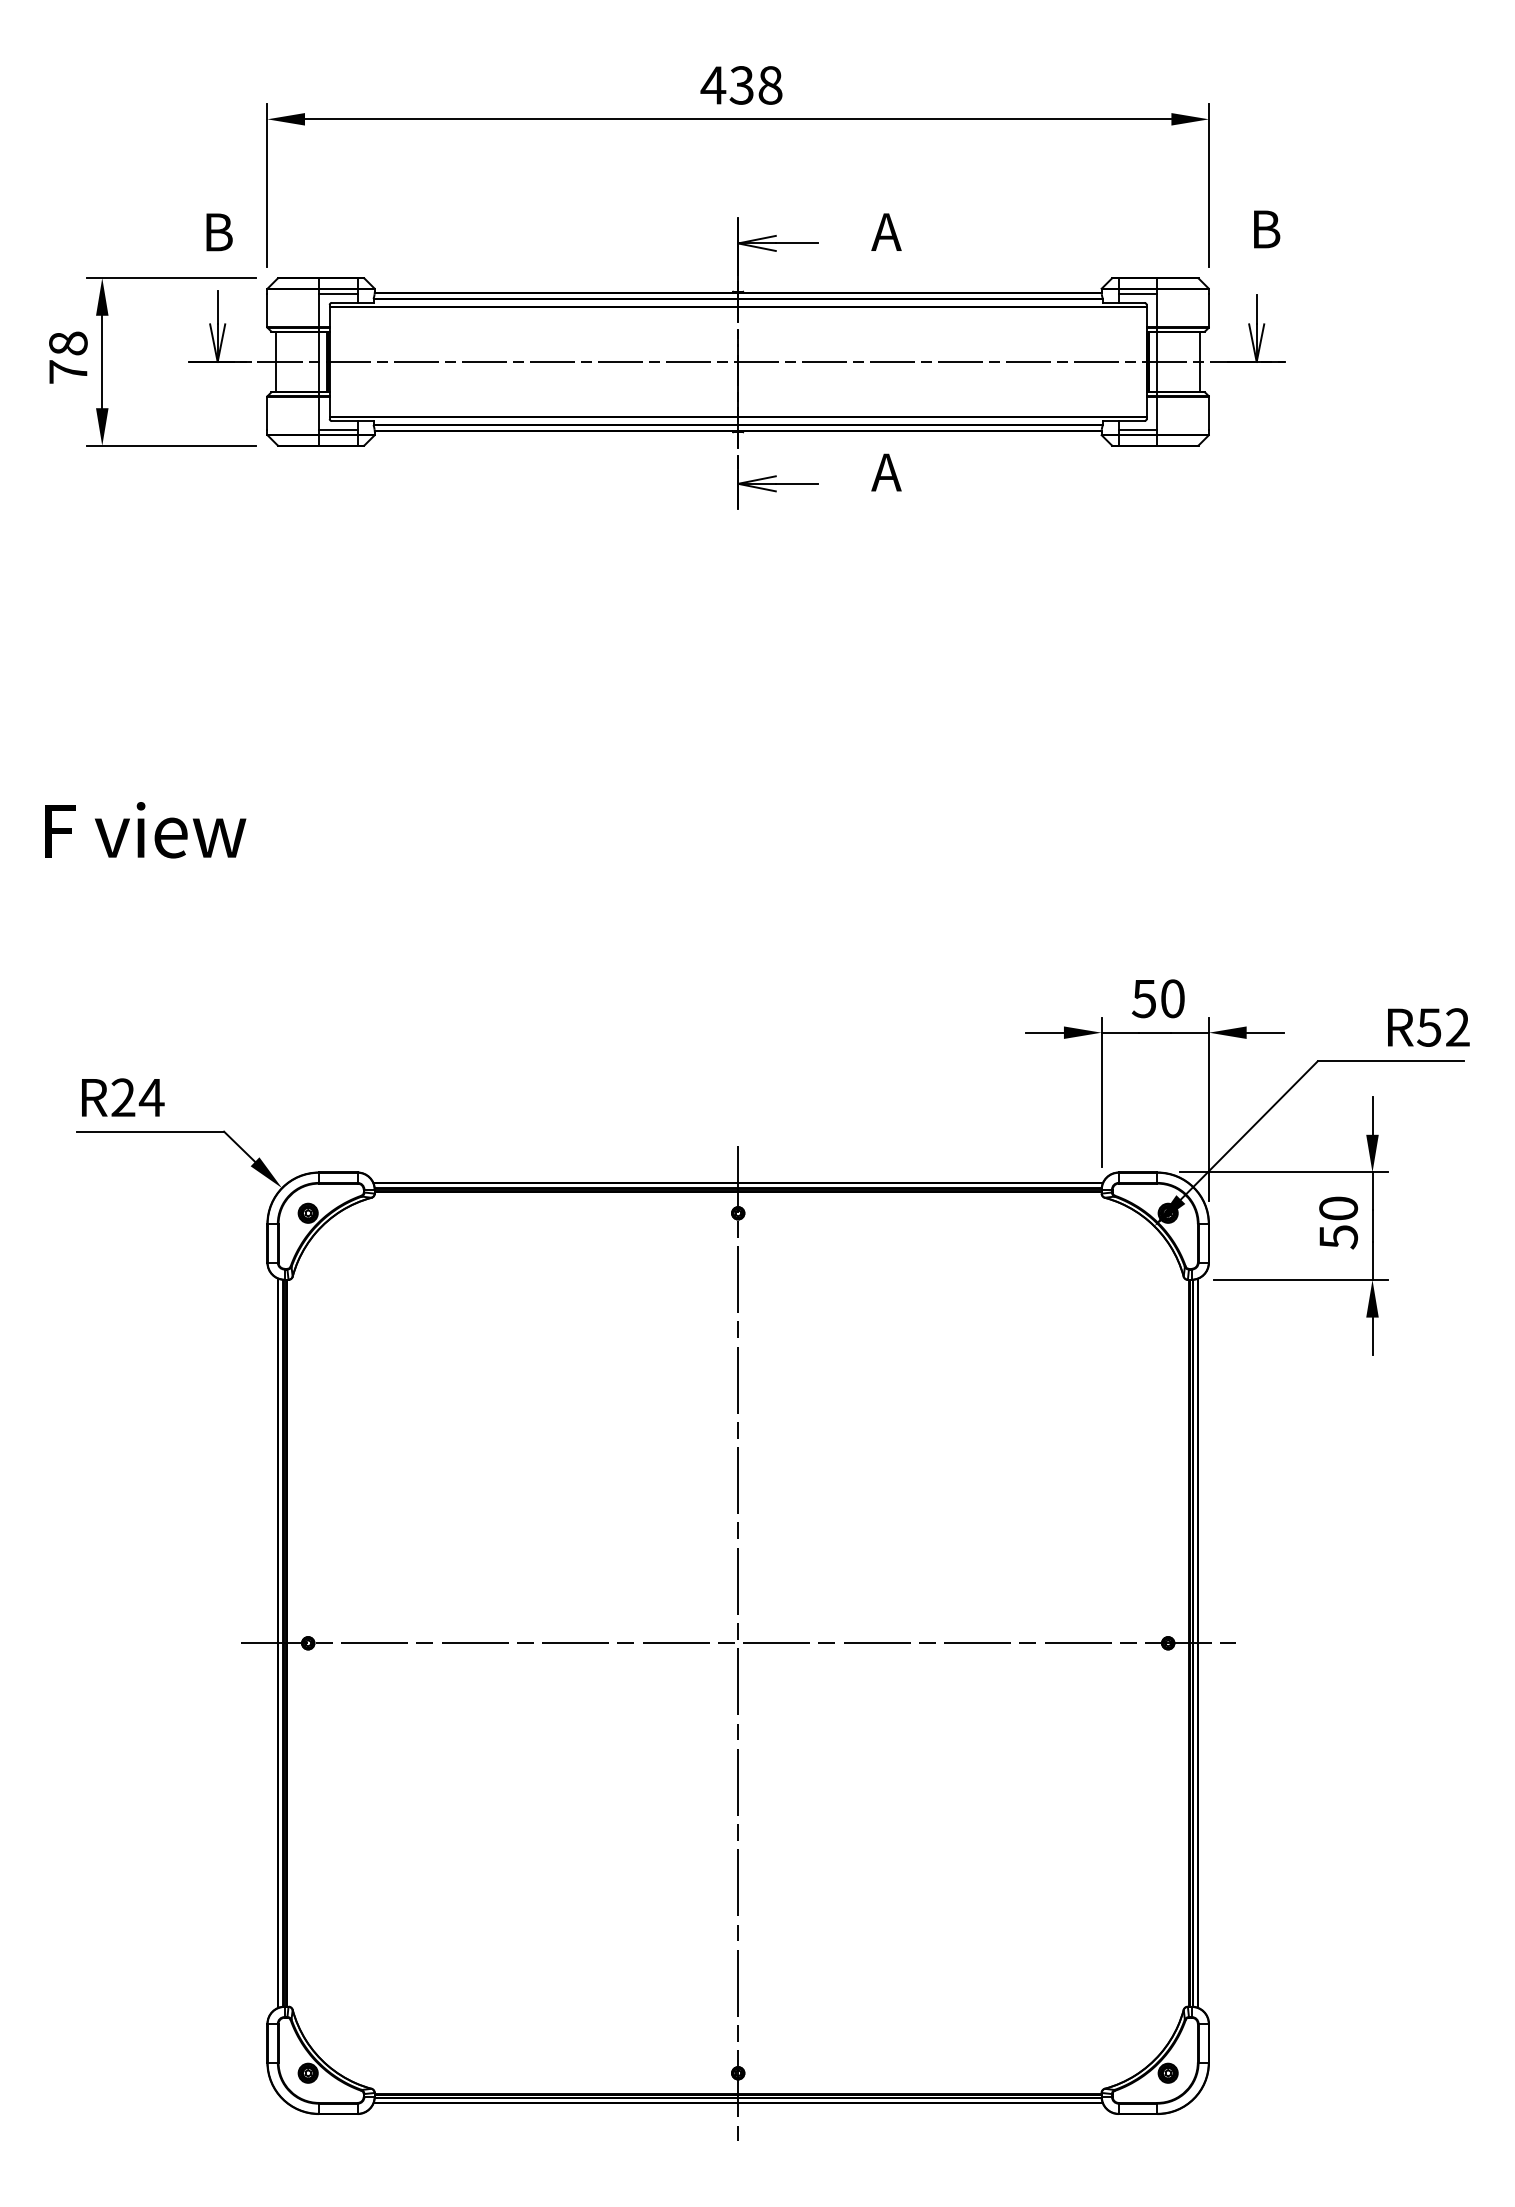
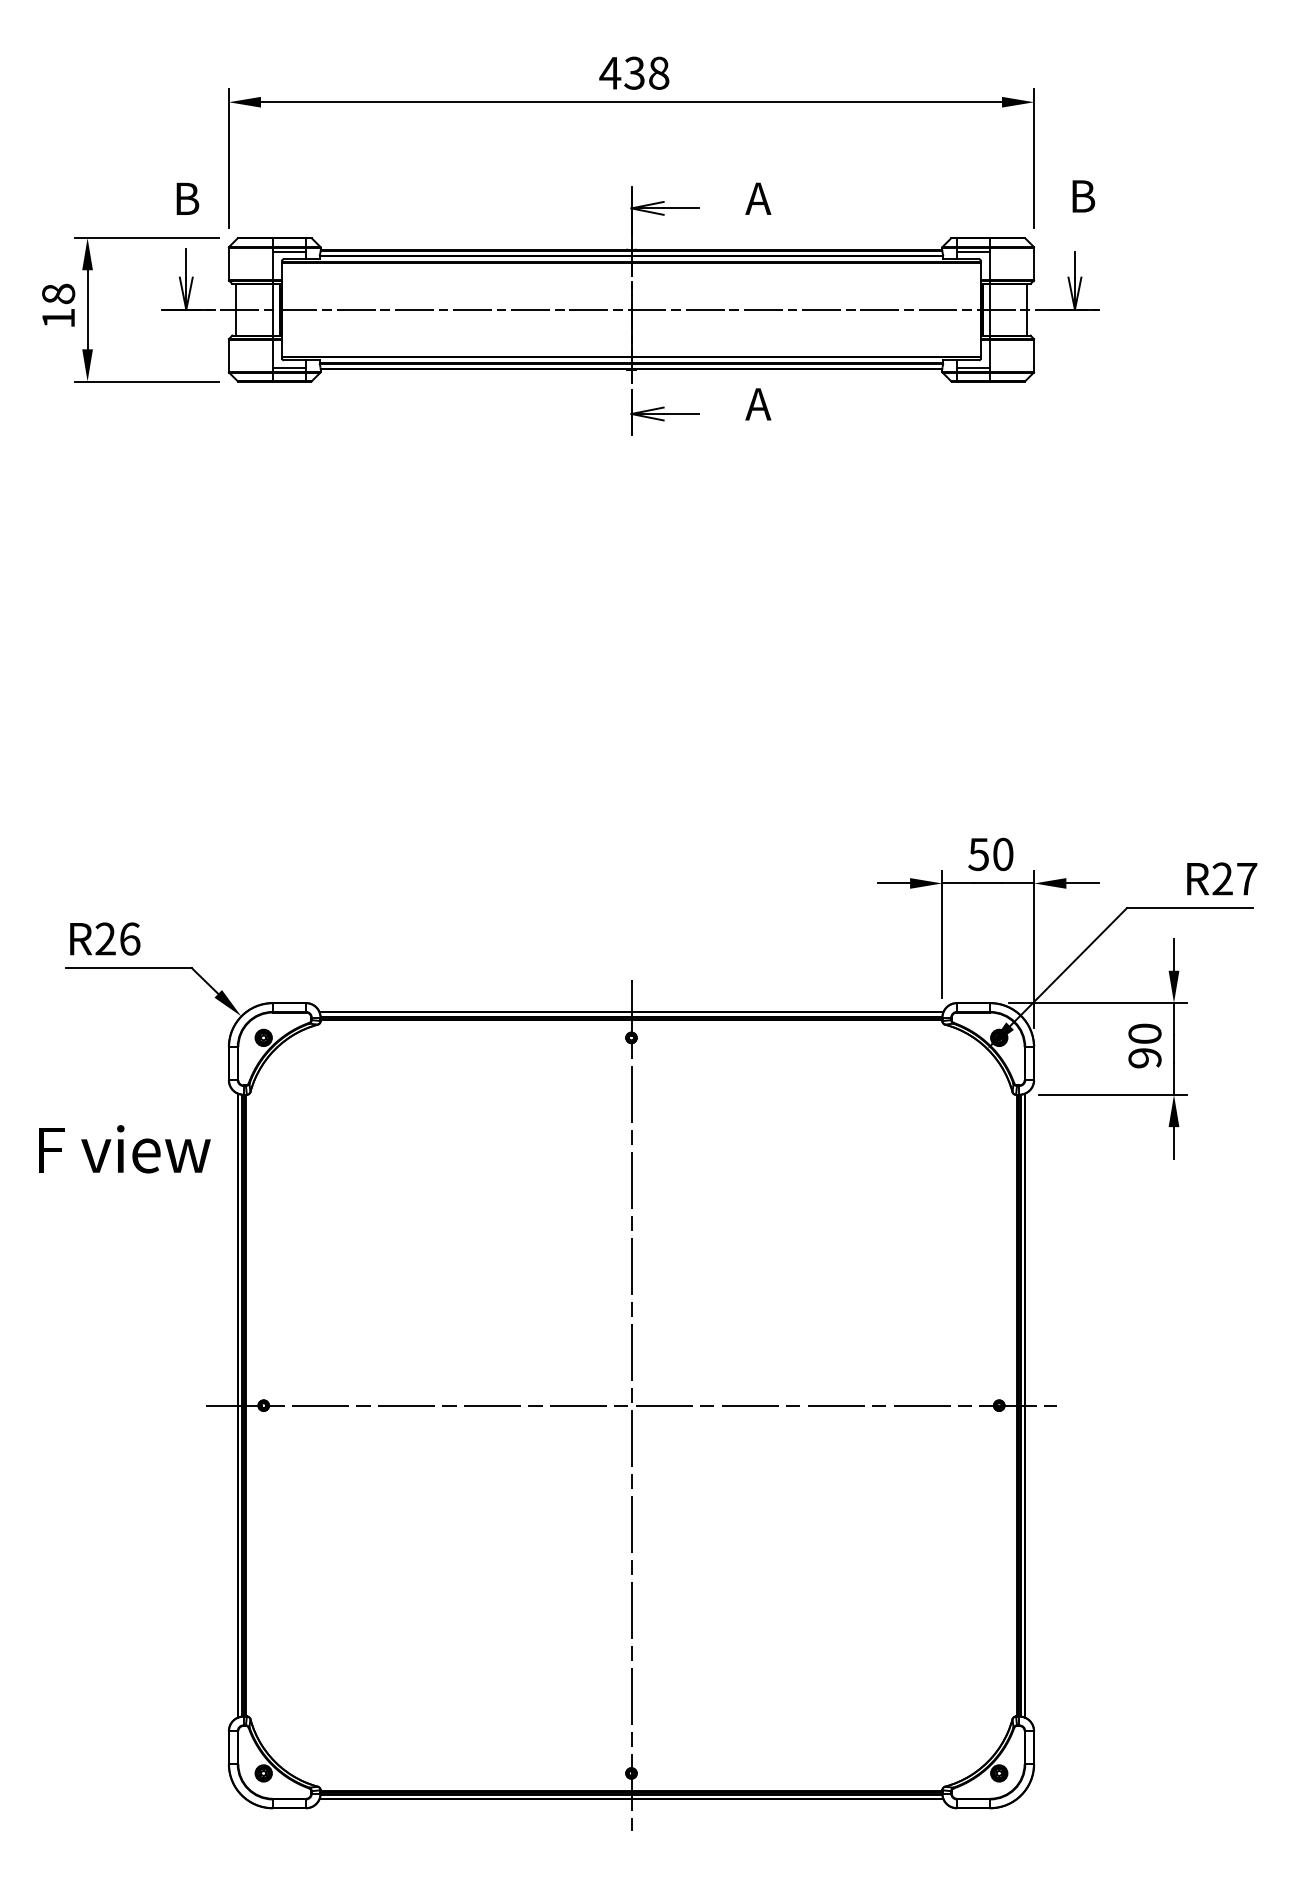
text: (68, 372) -> (58, 318), 78 -> 18
text: (145, 830) -> (124, 1149), moved
text: (1443, 1026) -> (1234, 878), R52 -> R27
text: (151, 1097) -> (129, 938), R24 -> R26
text: (1338, 1237) -> (1144, 1058), 50 -> 90

